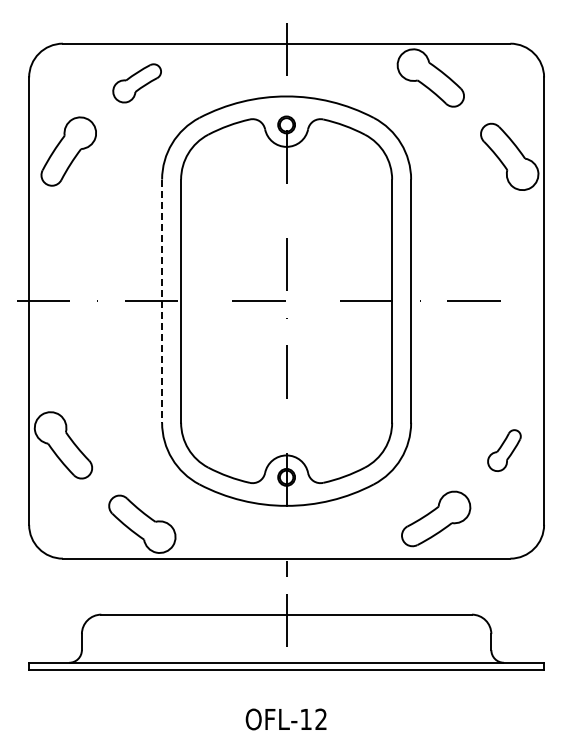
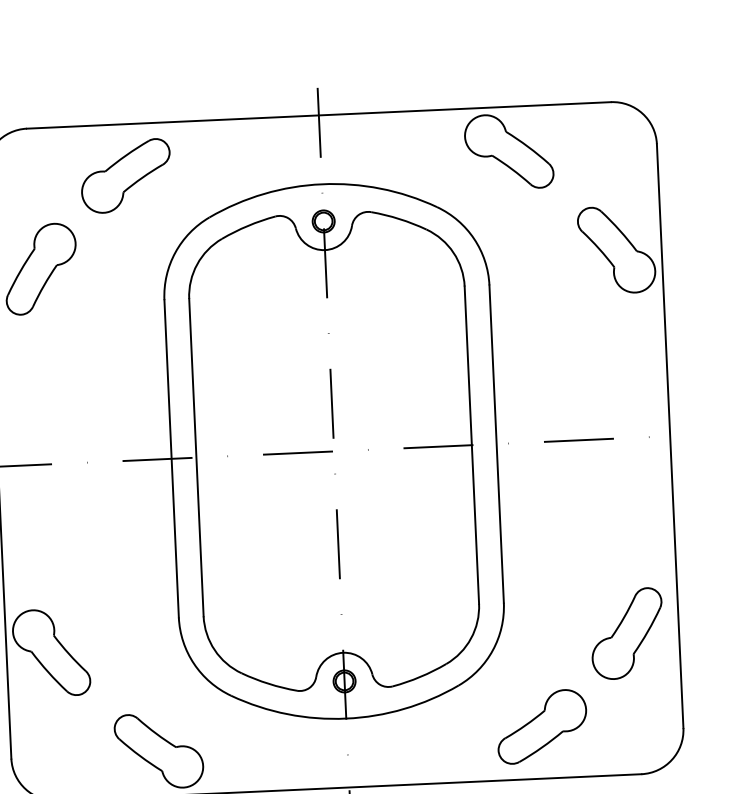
part: (137, 83) -> (126, 176), size x1.43
line: (162, 301) -> (172, 459), dashed -> solid
part: (504, 450) -> (627, 633), size x1.67

